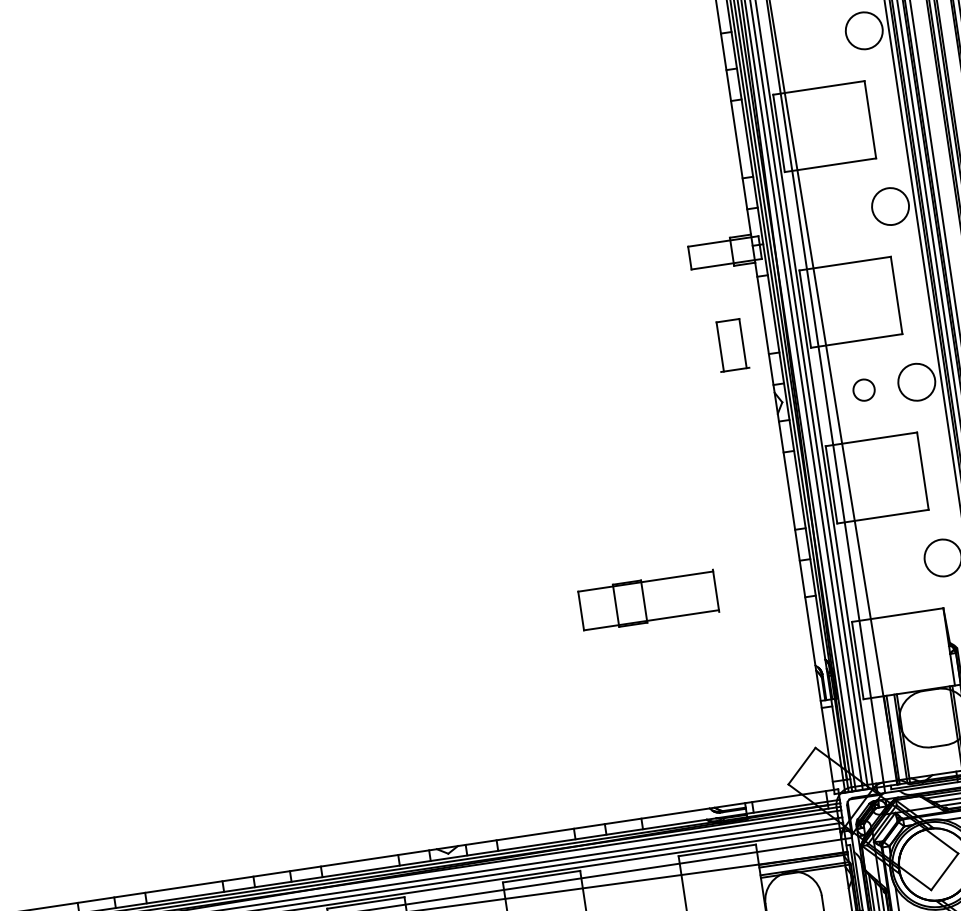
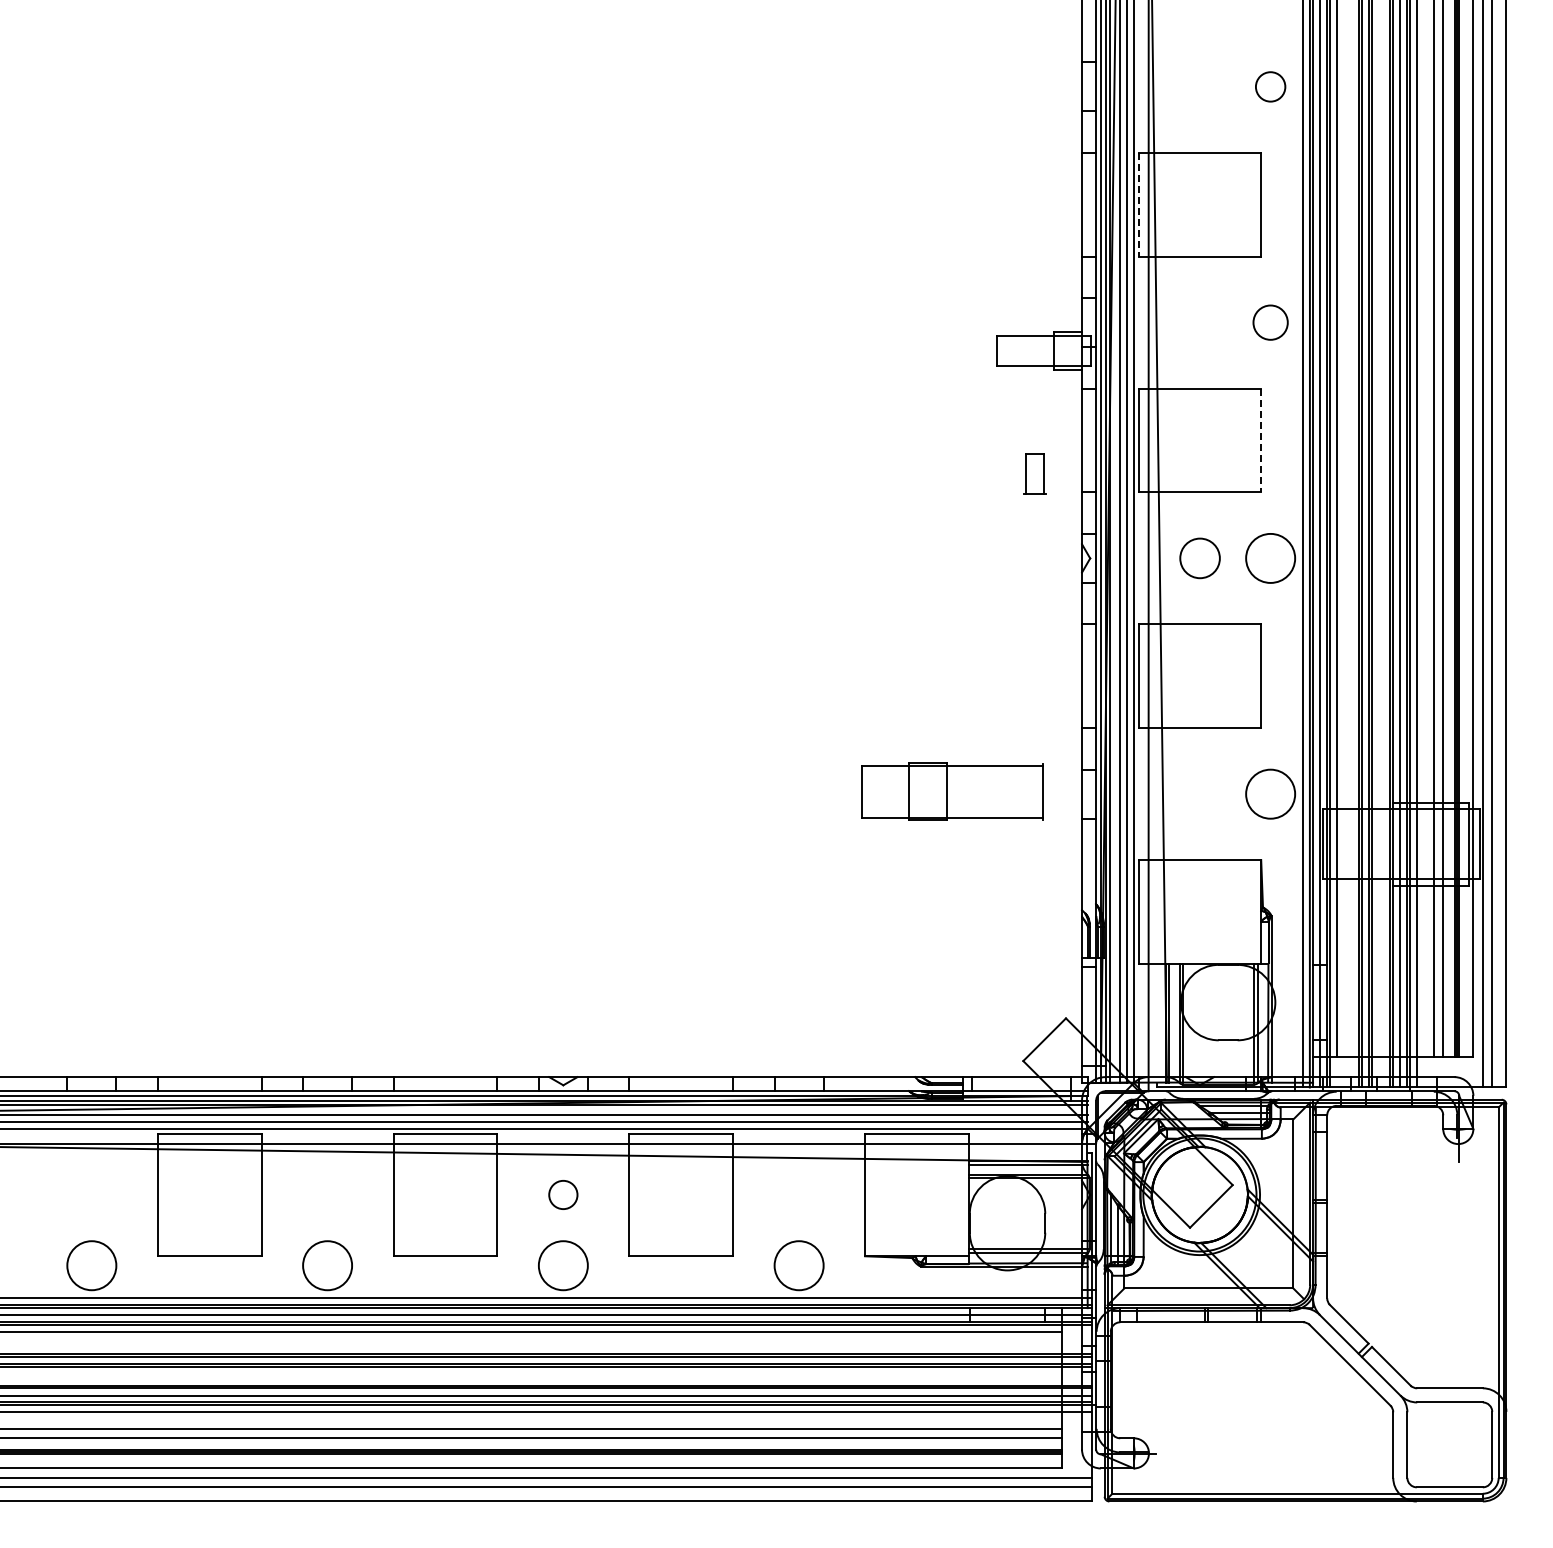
circle: (864, 30) -> (1270, 86), size x0.6
line: (778, 133) -> (1138, 204), solid -> dashed
circle: (890, 206) -> (1270, 322), size x0.7
line: (896, 295) -> (1261, 440), solid -> dashed
part: (731, 345) -> (1034, 473), size x0.6
circle: (863, 390) -> (1199, 558), size x1.4
part: (648, 600) -> (952, 791), moved

